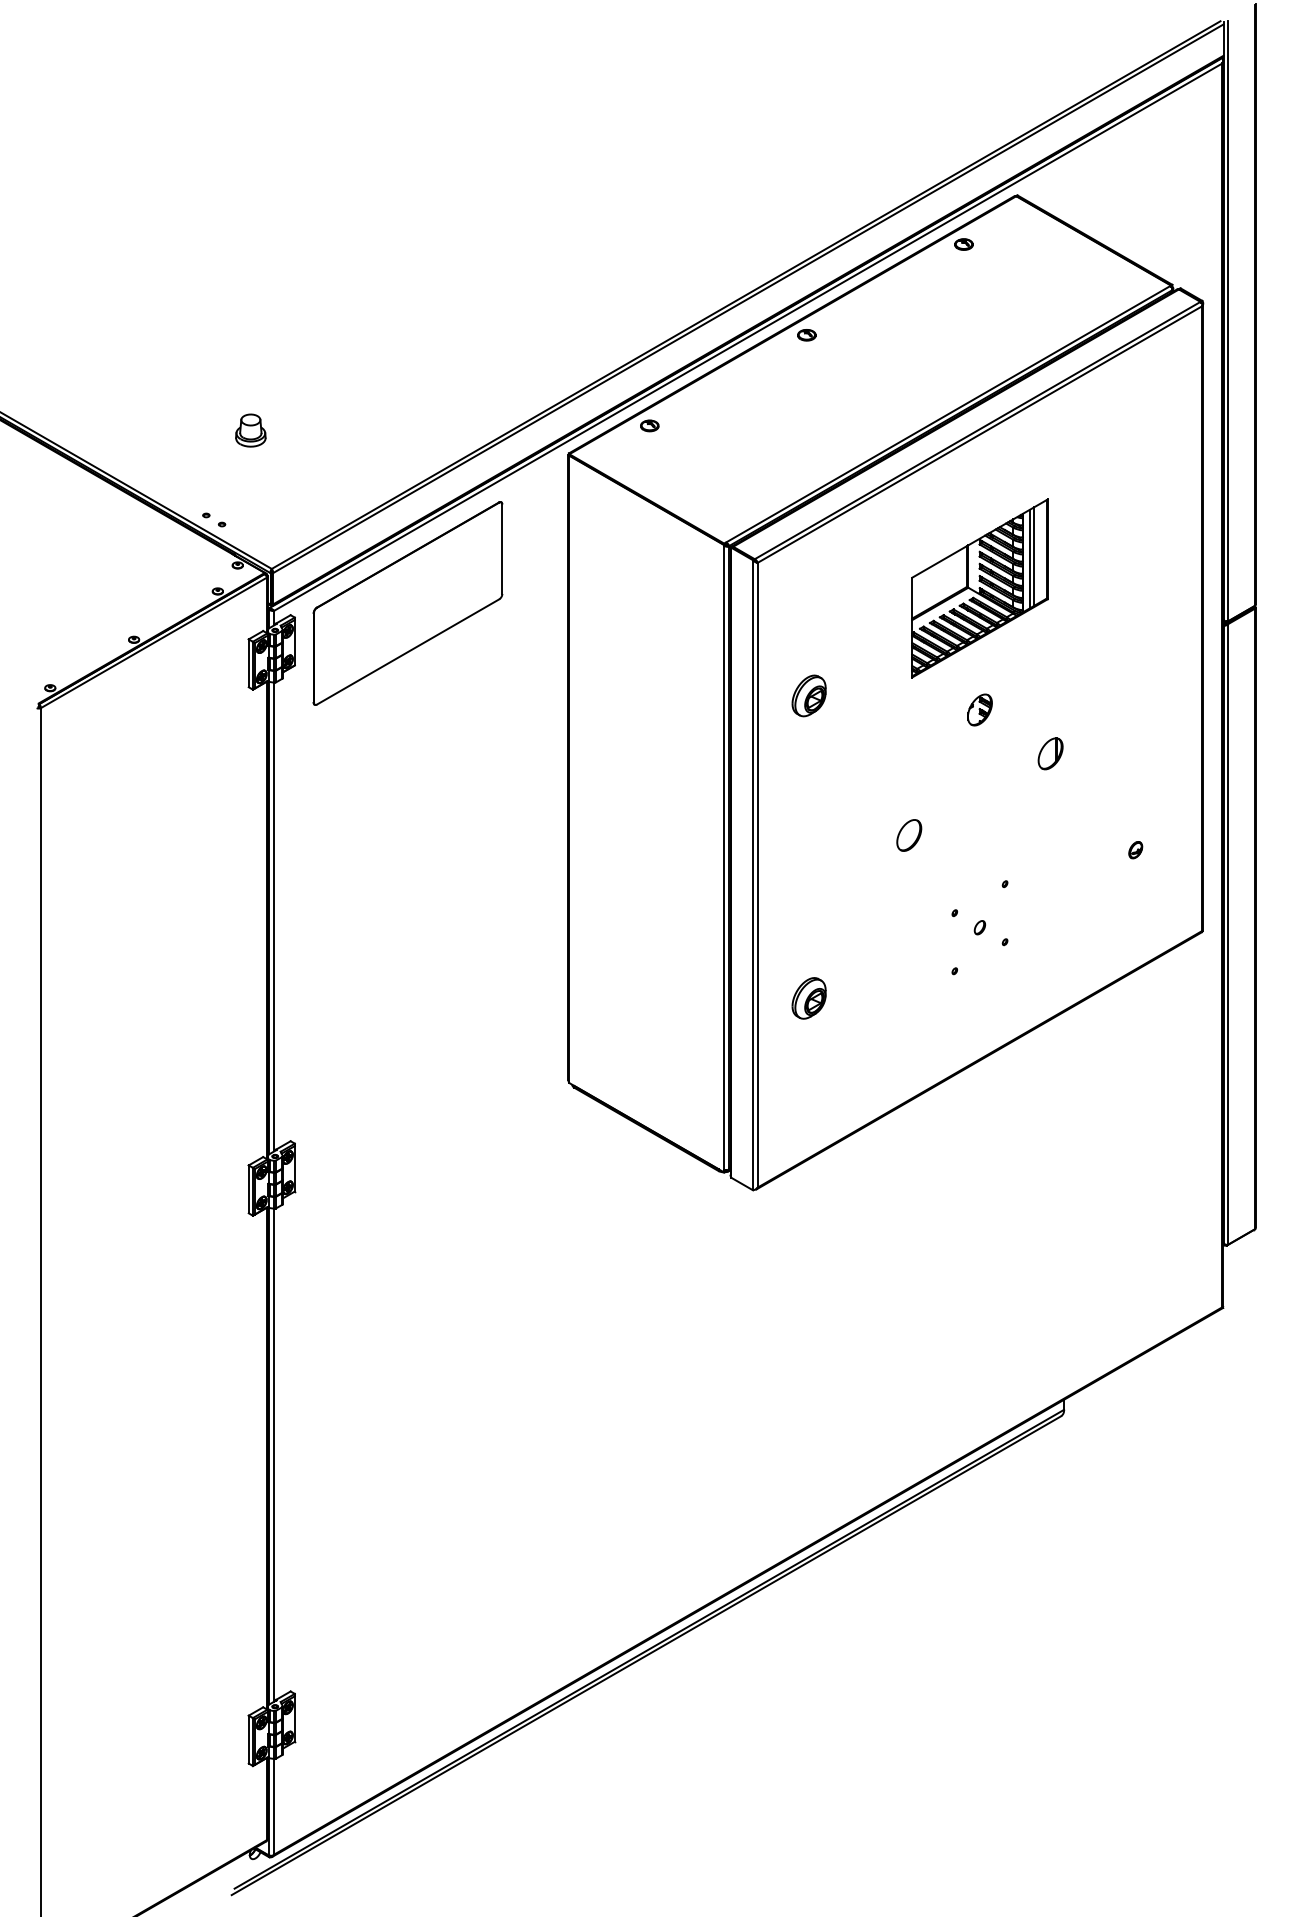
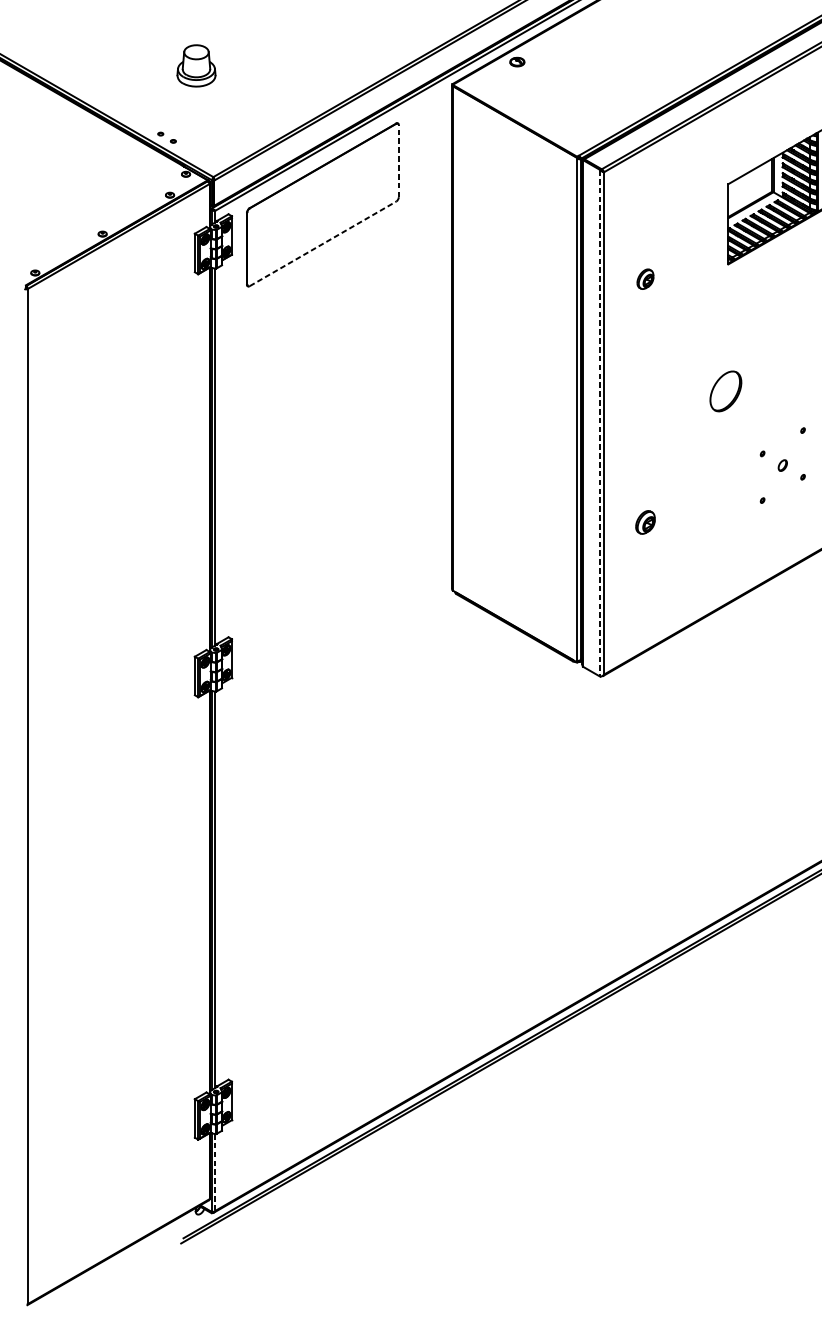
part: (250, 430) -> (196, 65), size x1.6
line: (502, 549) -> (398, 161), solid -> dashed
line: (408, 651) -> (323, 243), solid -> dashed
part: (808, 695) -> (644, 278), size x0.6
part: (979, 709) -> (782, 290), removed
part: (909, 835) -> (726, 391), size x1.6
line: (753, 875) -> (600, 423), solid -> dashed
part: (808, 998) -> (644, 522), size x0.7
line: (274, 1806) -> (215, 1172), solid -> dashed

